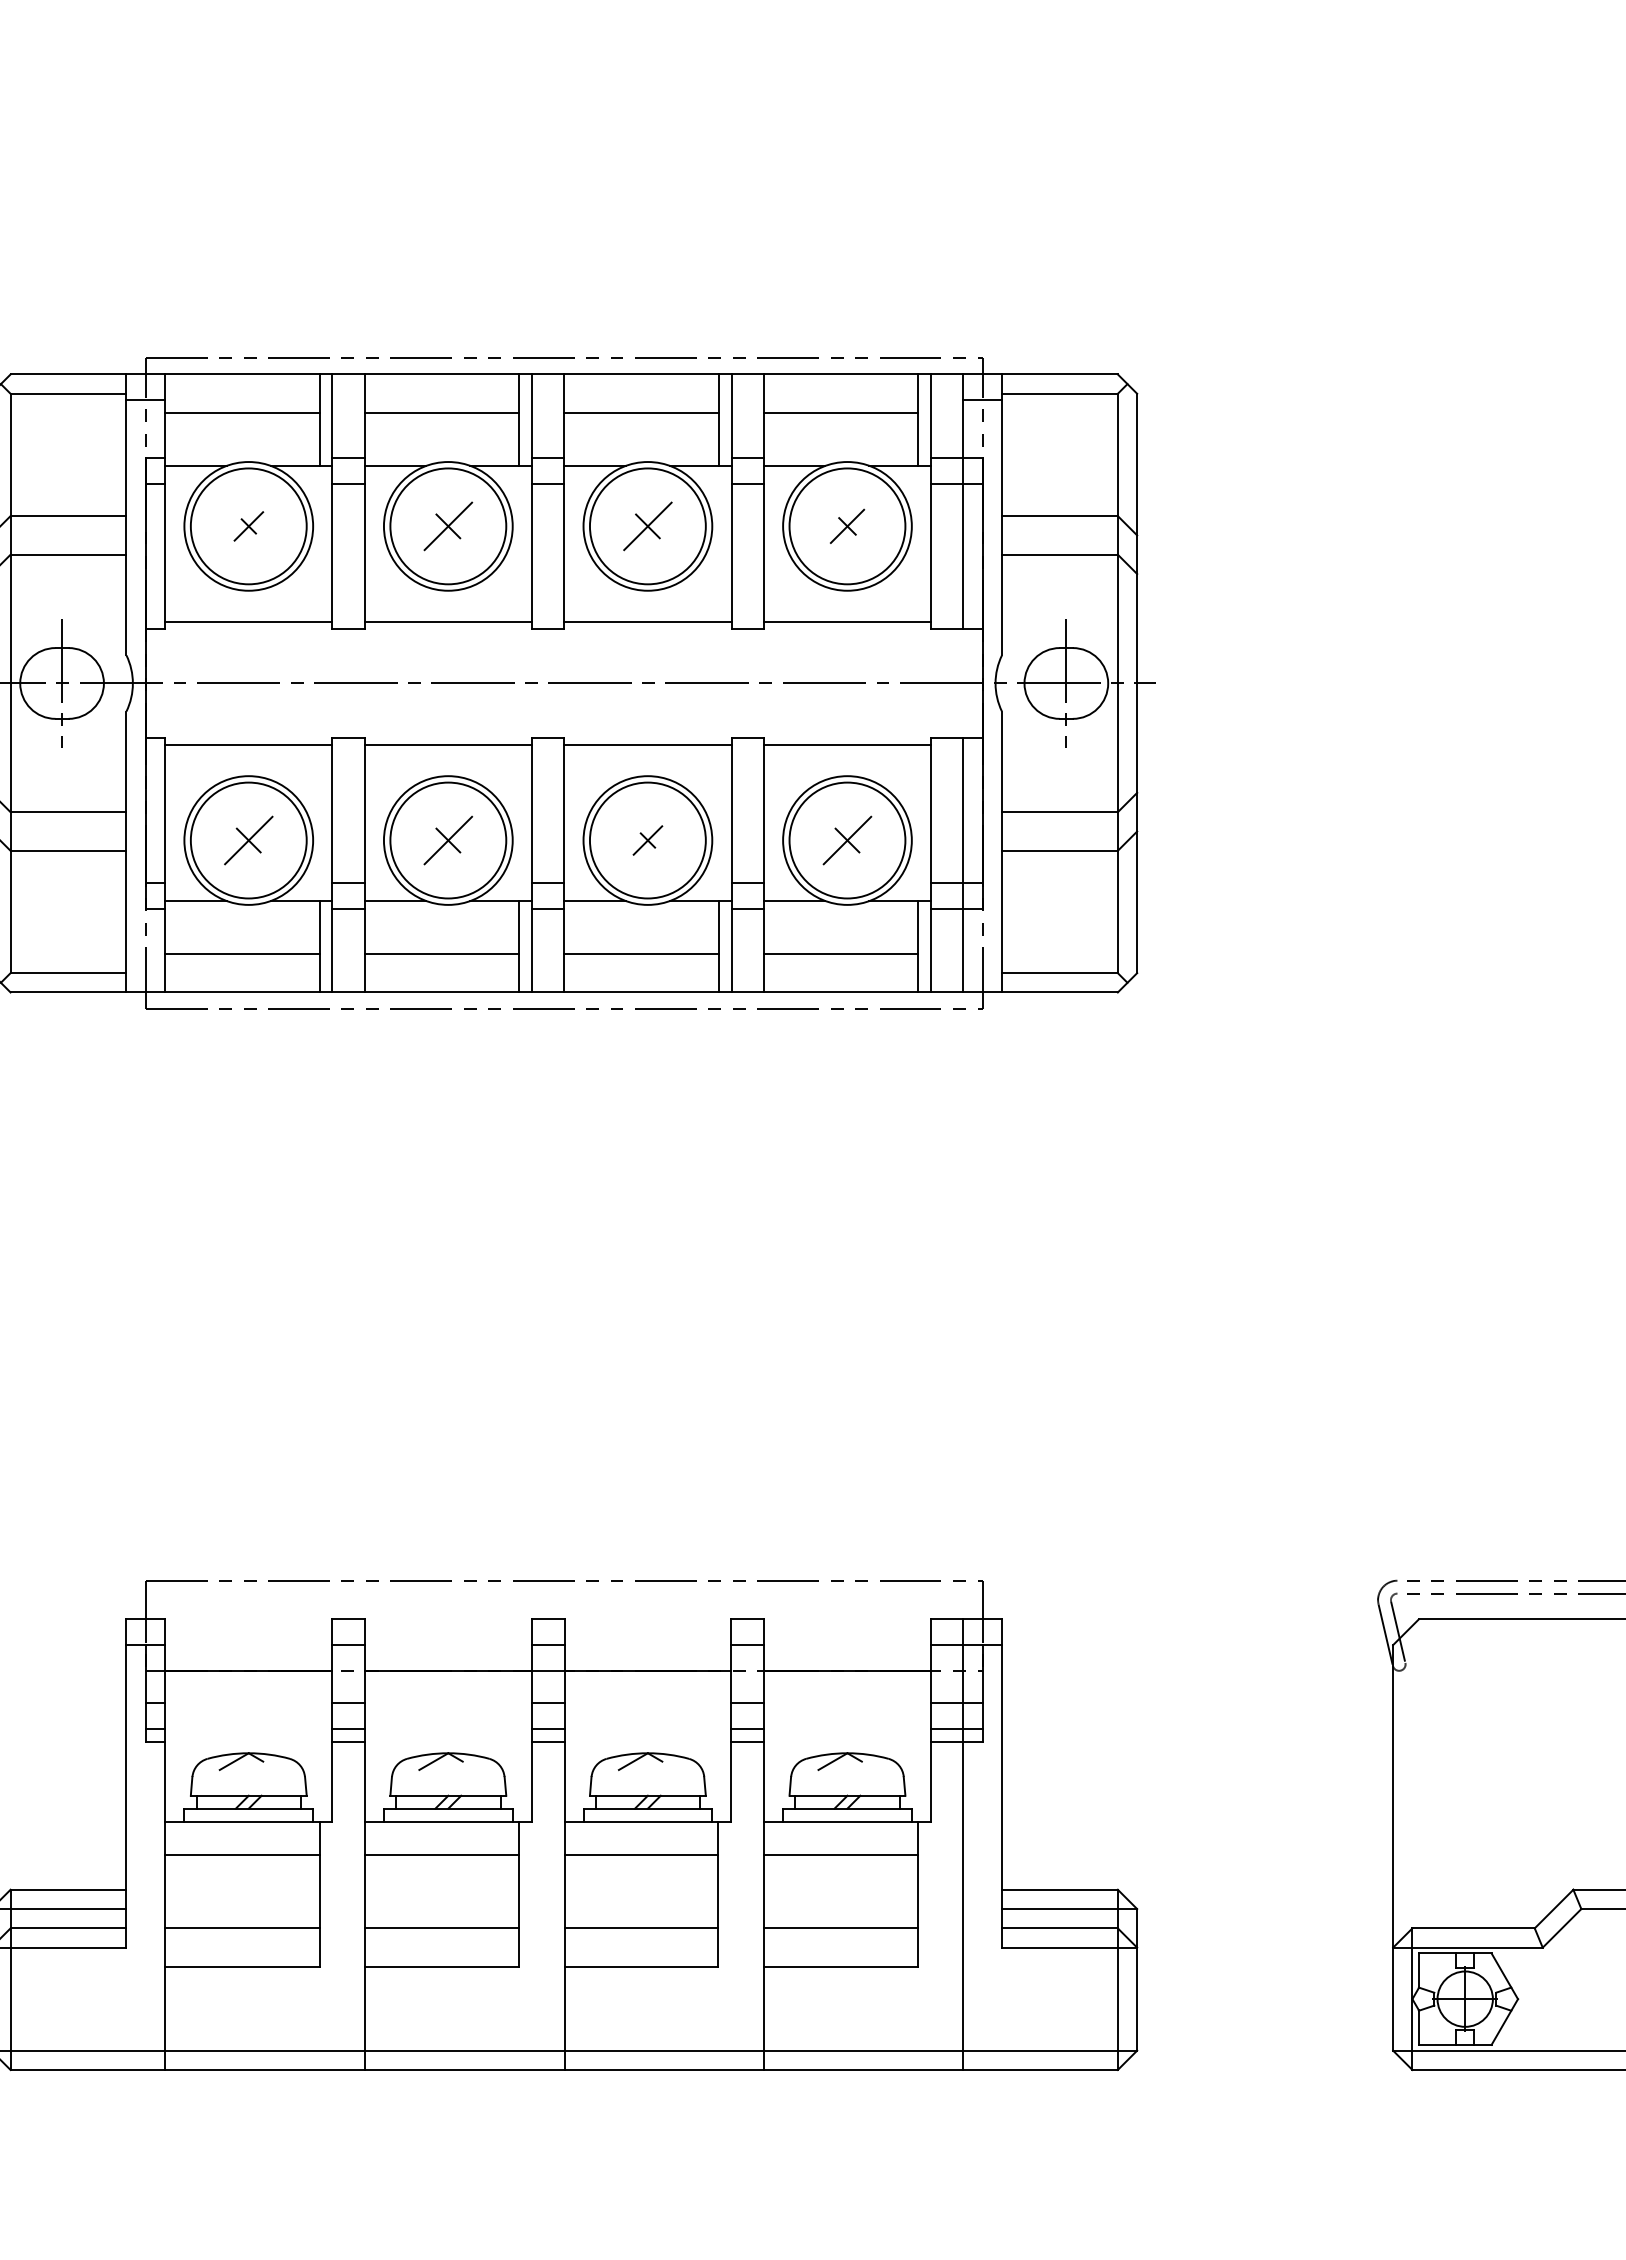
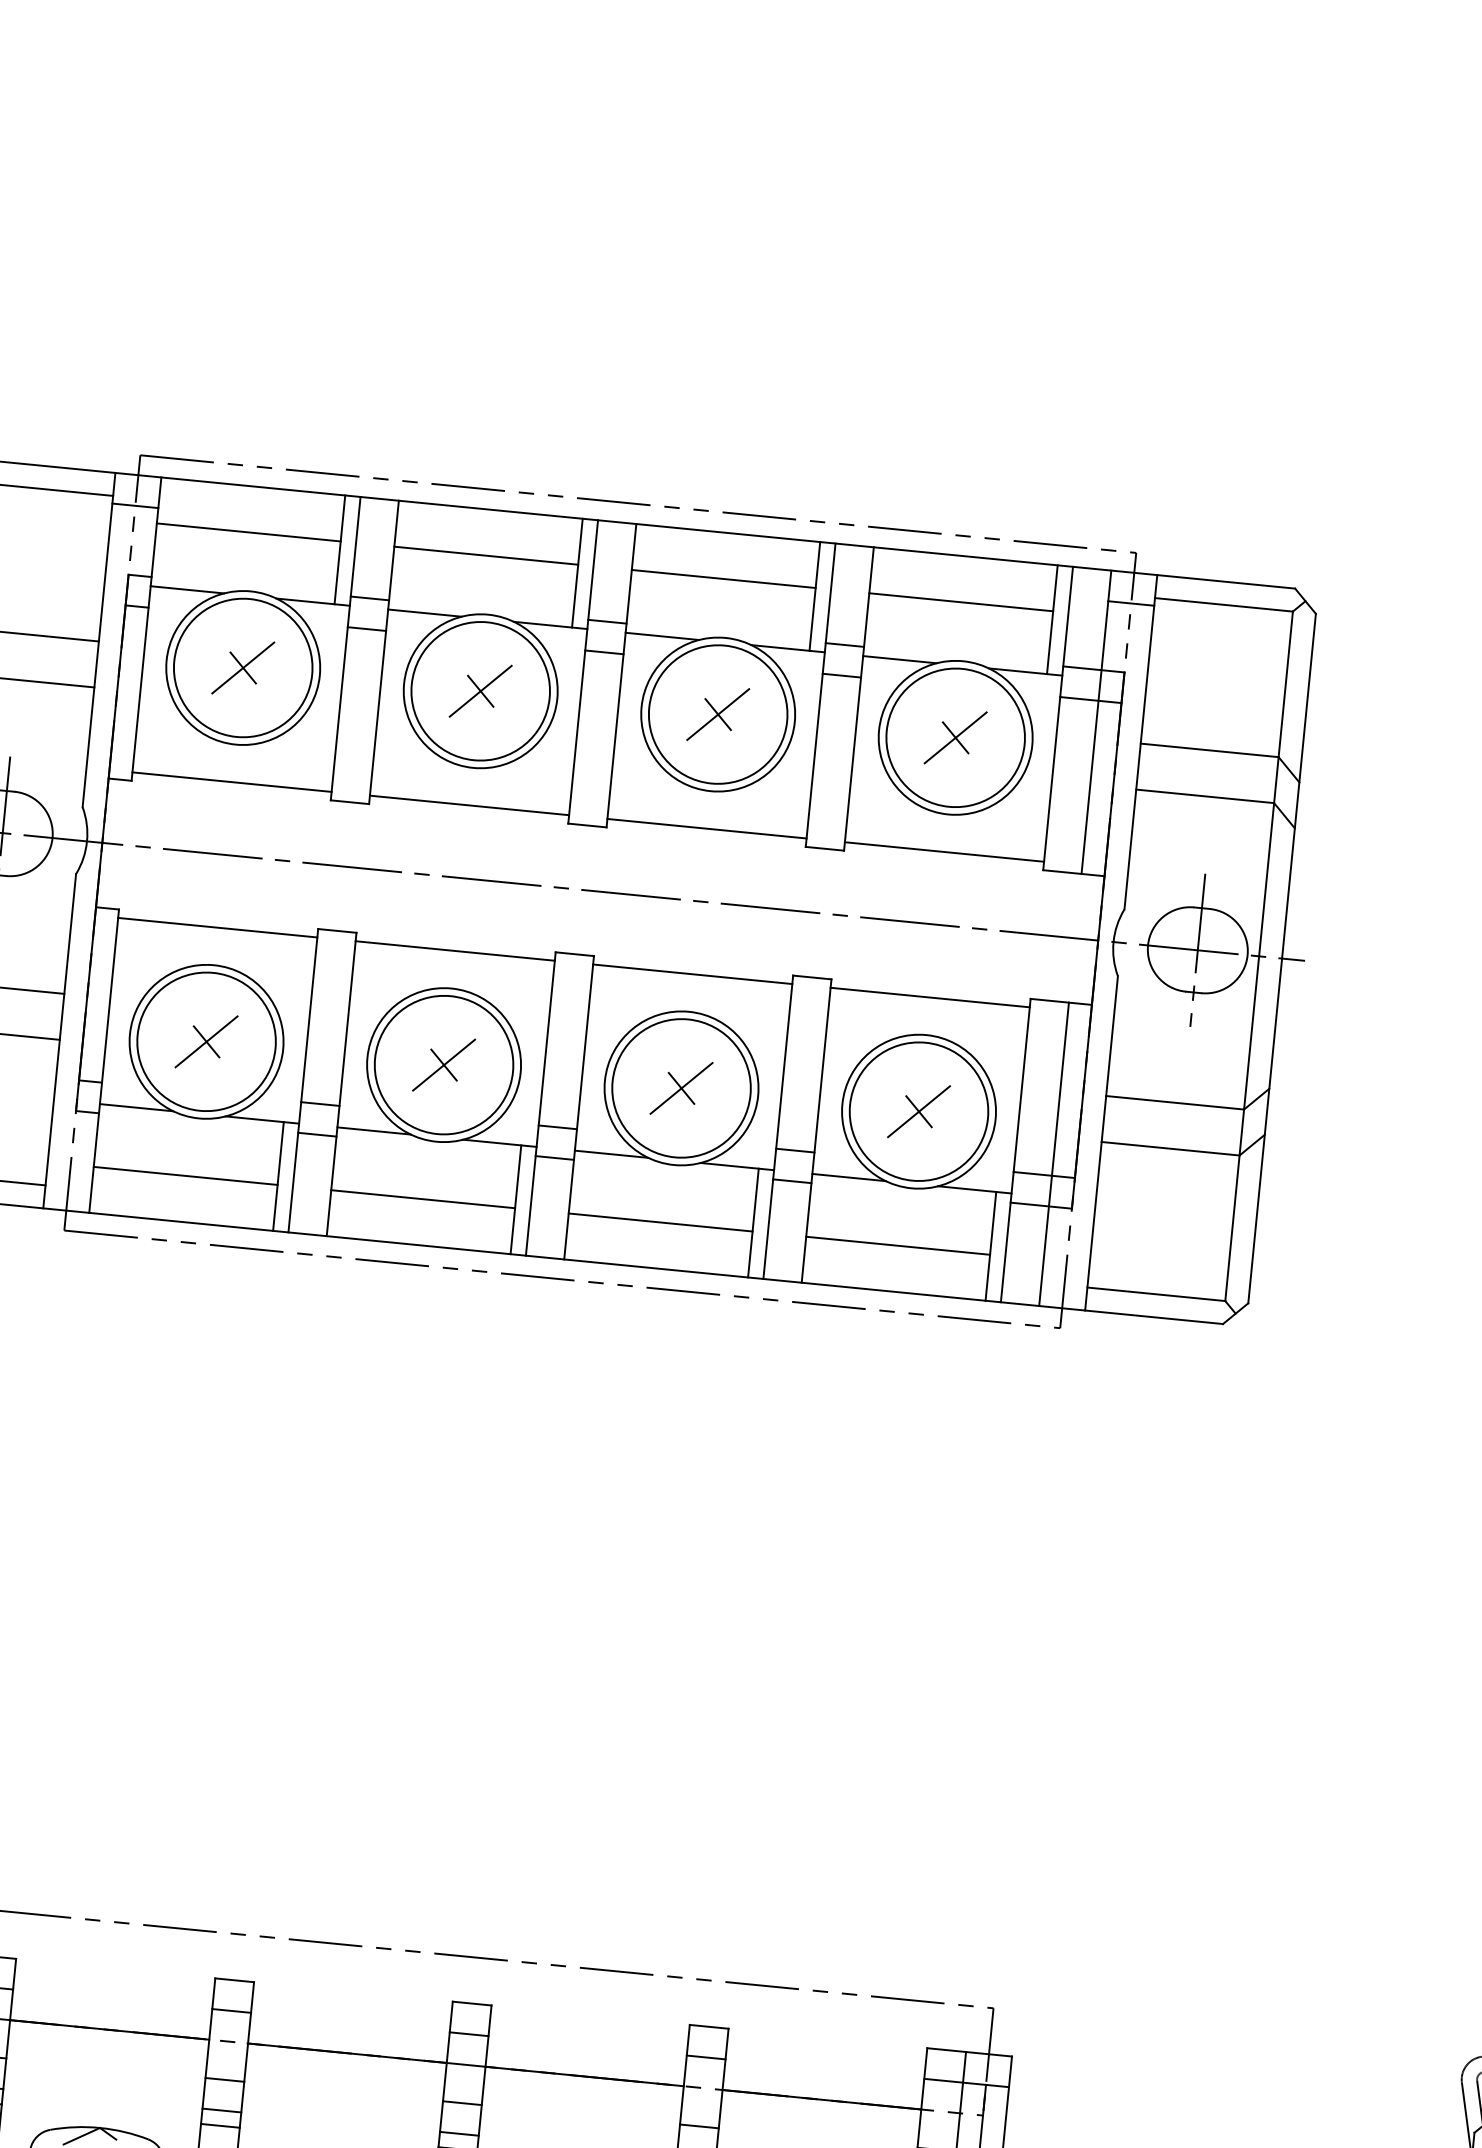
part: (248, 526) -> (242, 668), size x1.67
part: (847, 526) -> (955, 737), size x1.43
part: (647, 840) -> (681, 1088), size x1.67

